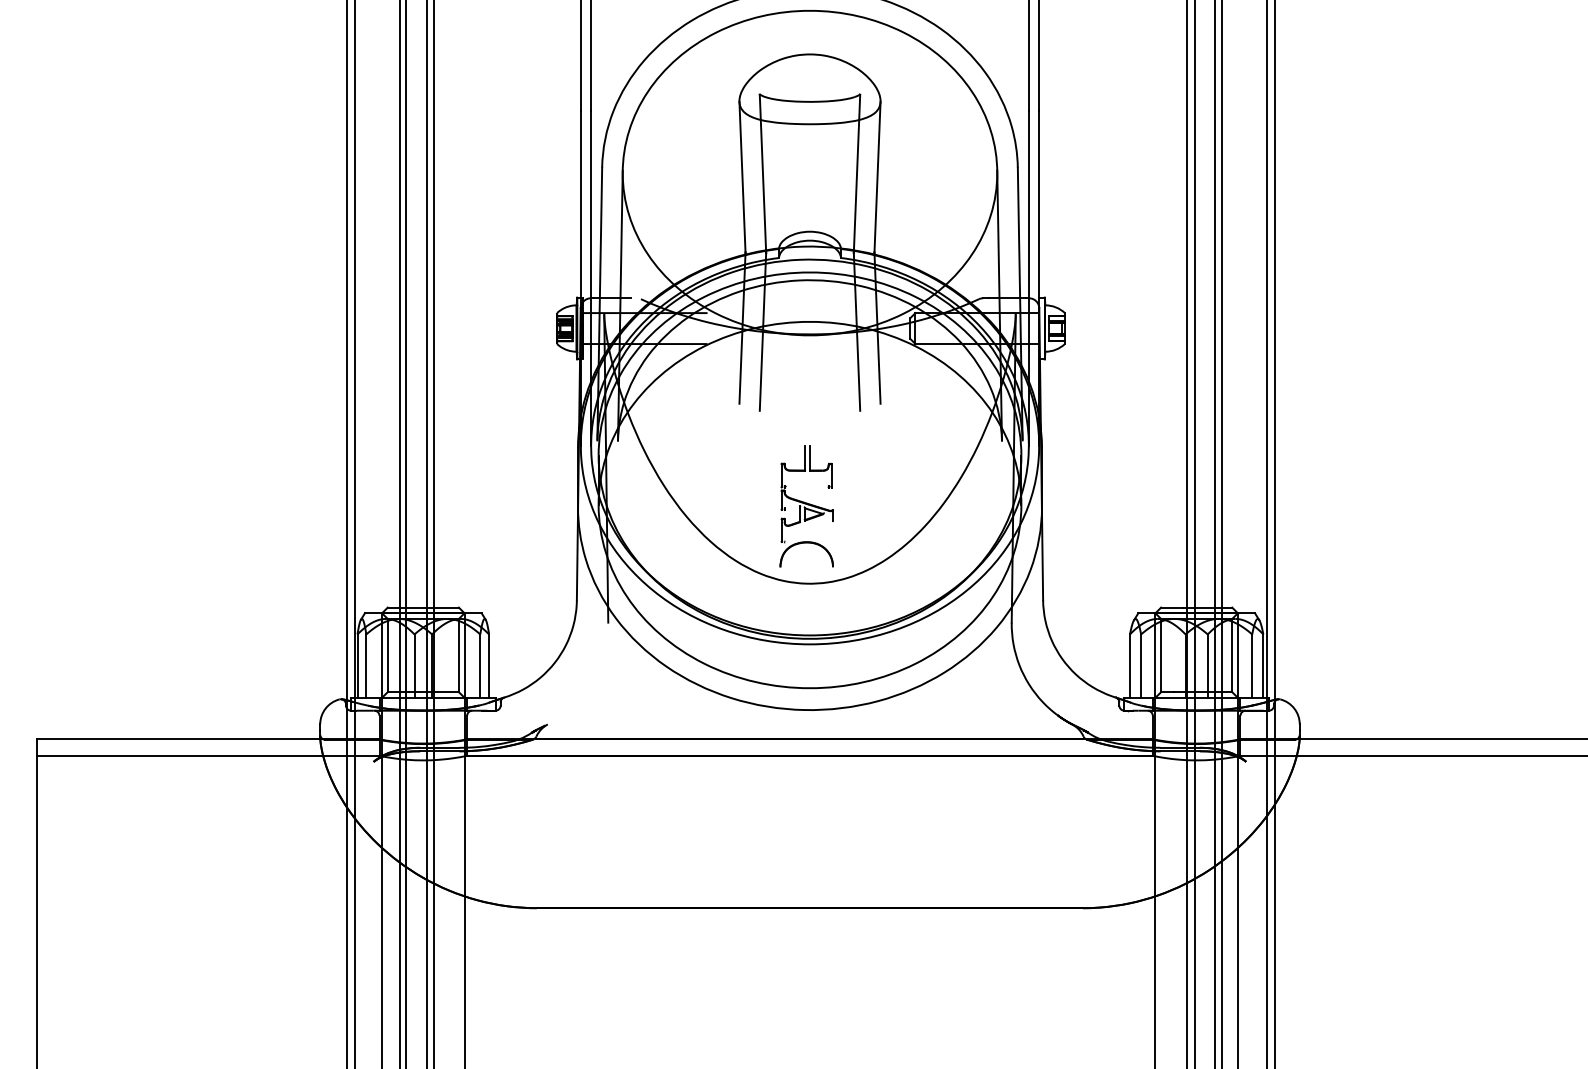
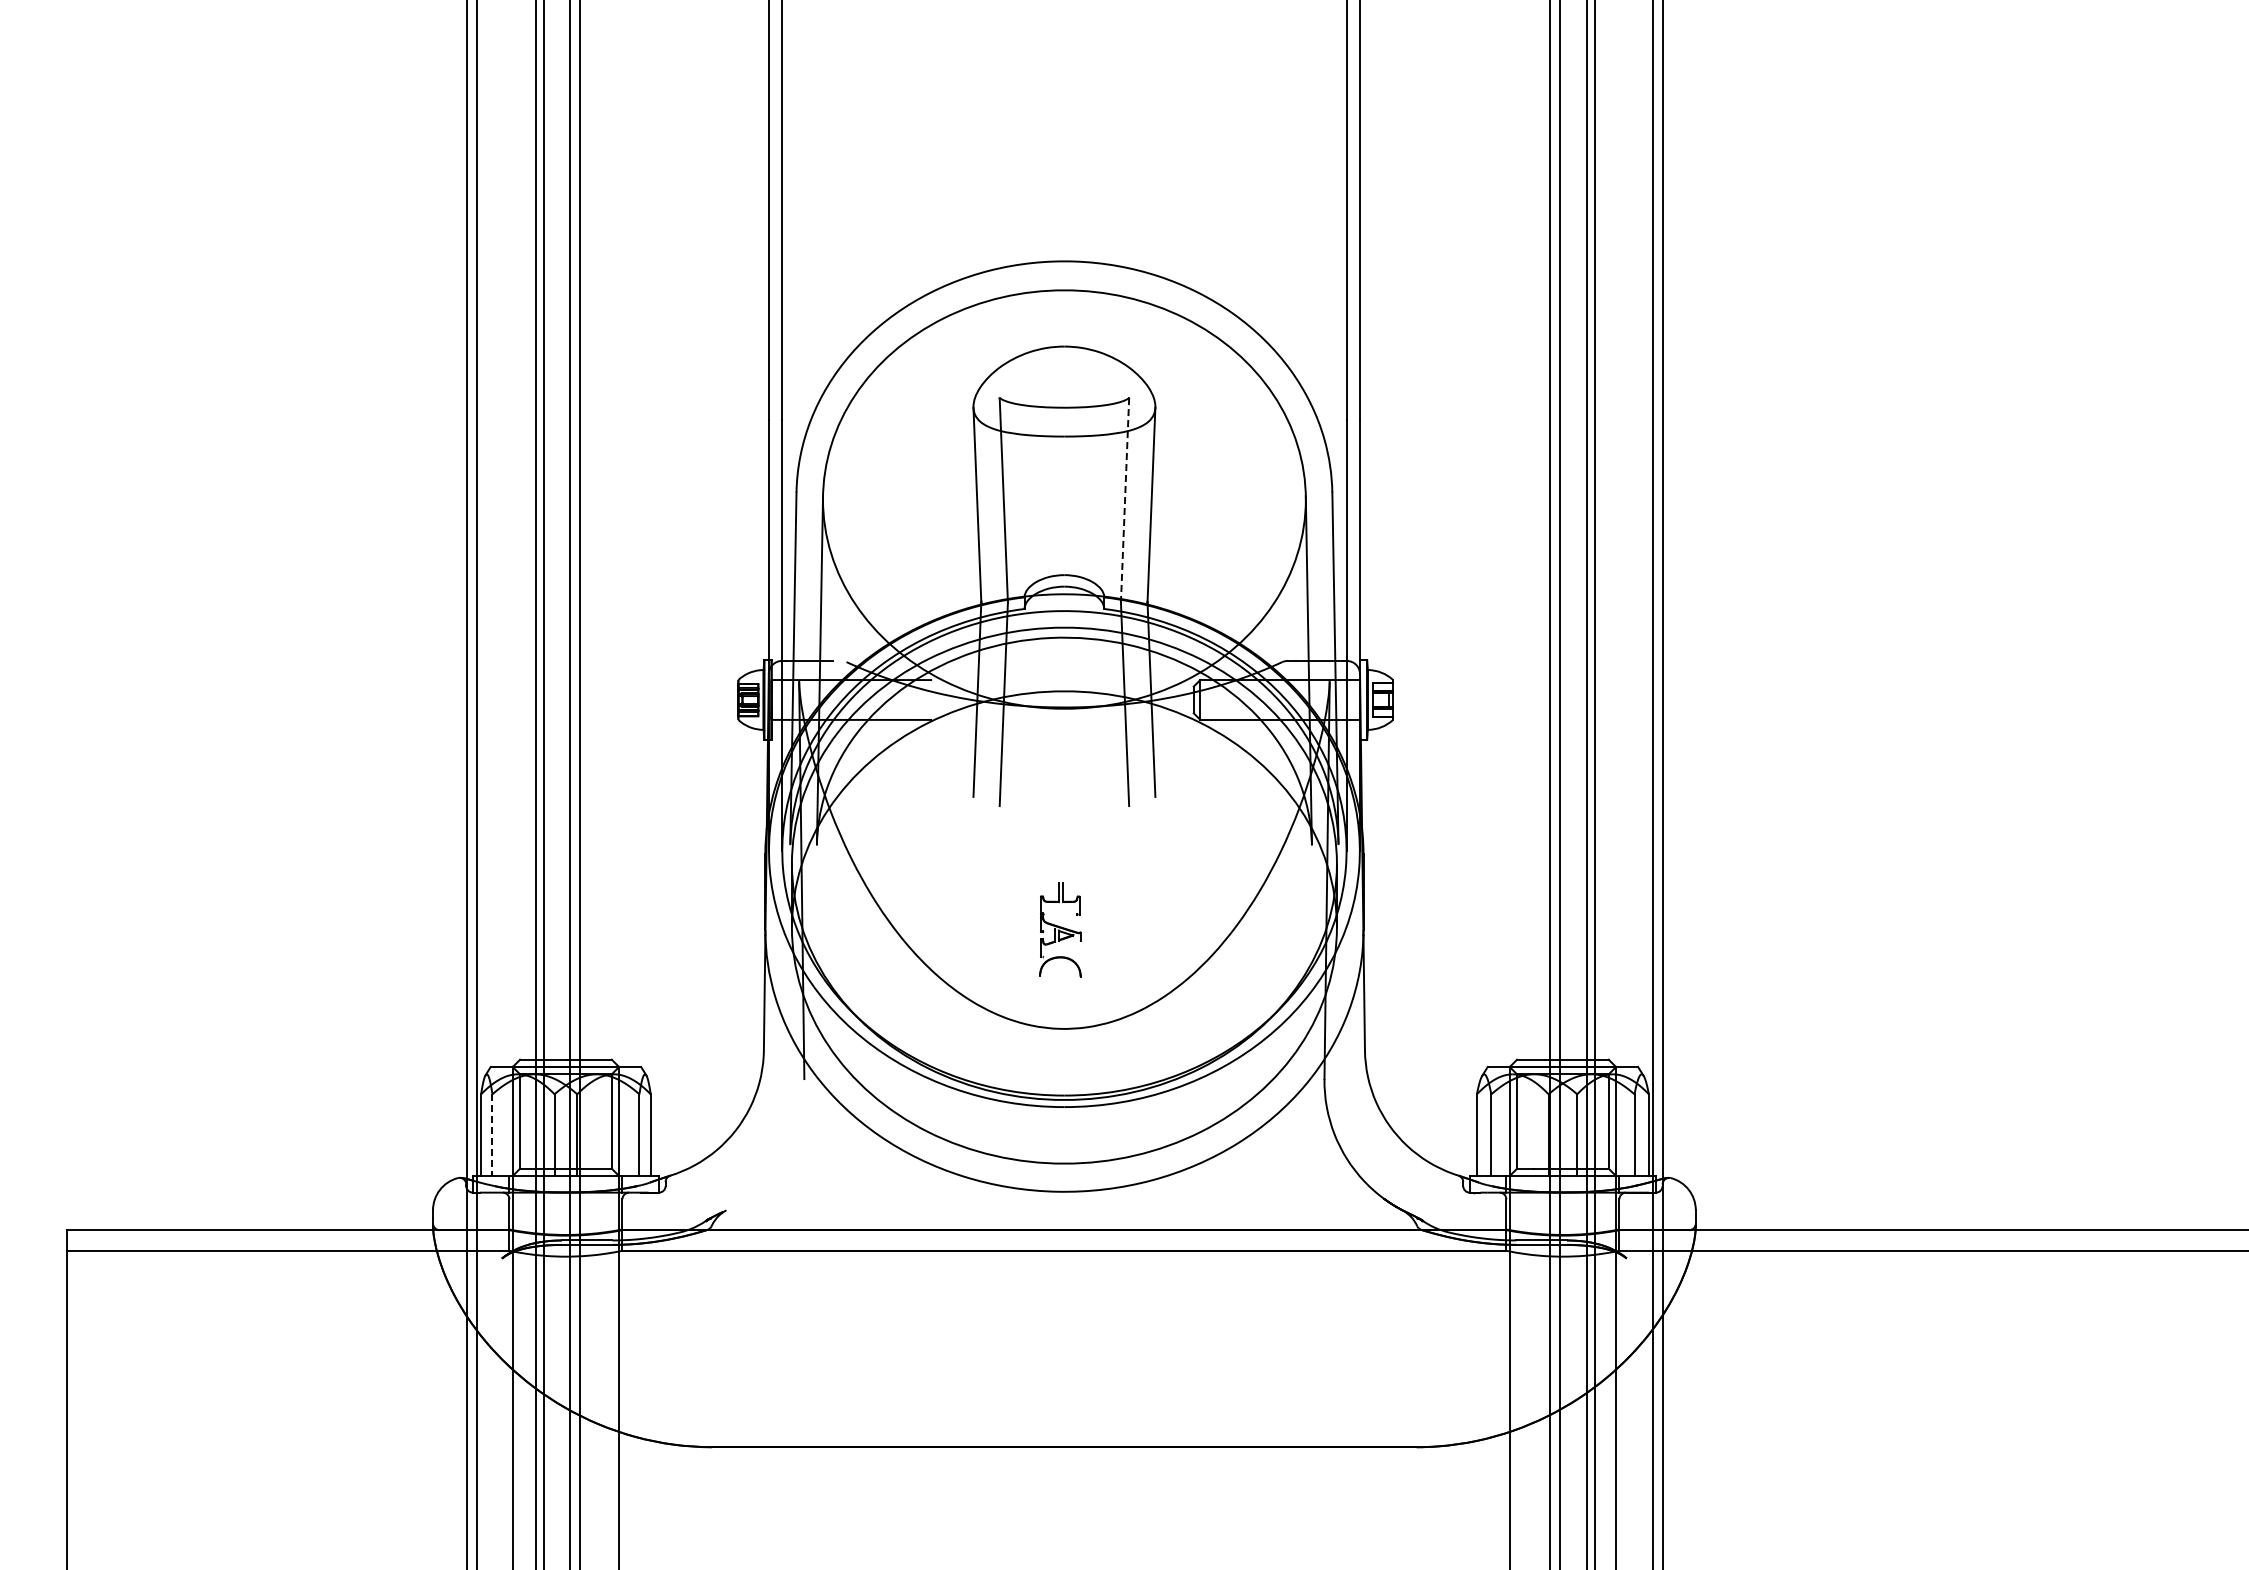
line: (857, 173) -> (1125, 500), solid -> dashed
part: (806, 506) -> (1060, 929), size x0.6
line: (366, 666) -> (492, 1135), solid -> dashed

